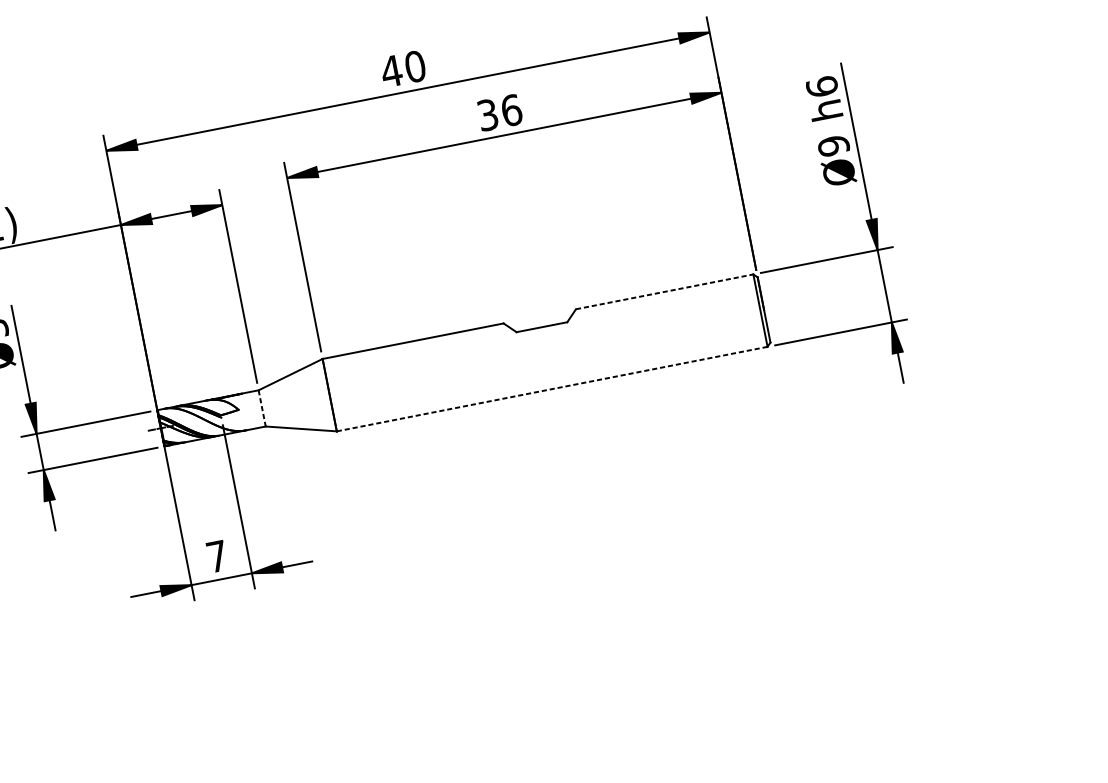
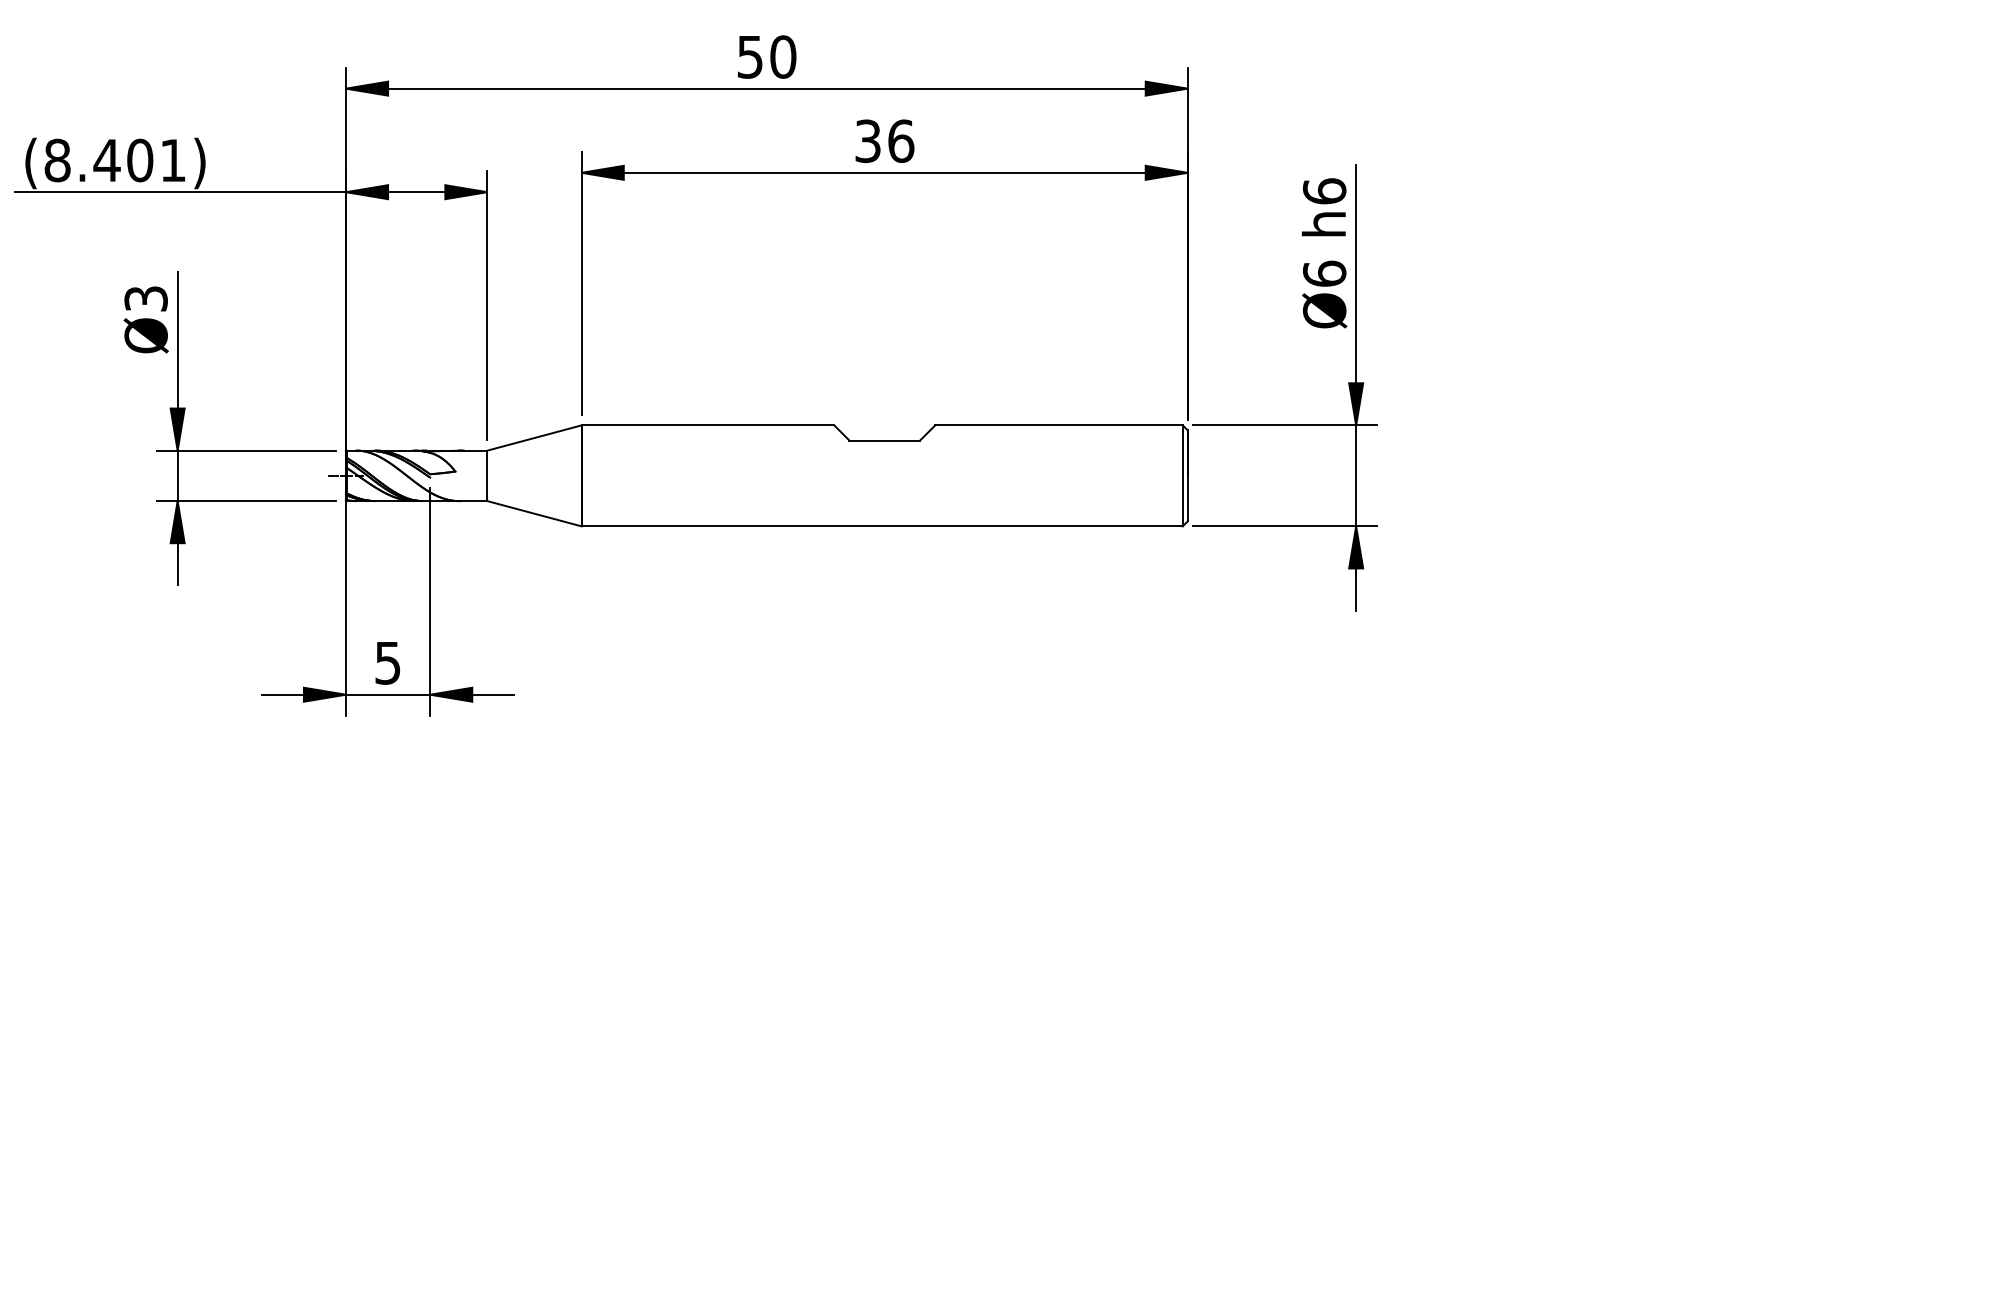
text: (391, 71) -> (749, 57), 40 -> 50
text: (833, 145) -> (1324, 273), Ø9 -> Ø6
line: (665, 291) -> (1059, 425), dashed -> solid
line: (552, 389) -> (882, 526), dashed -> solid
line: (262, 408) -> (487, 476), dashed -> solid
text: (216, 556) -> (387, 663), 7 -> 5

